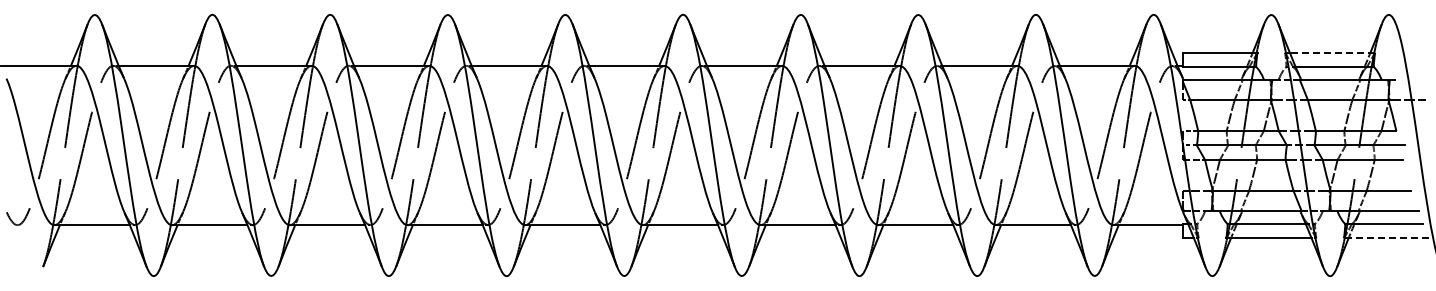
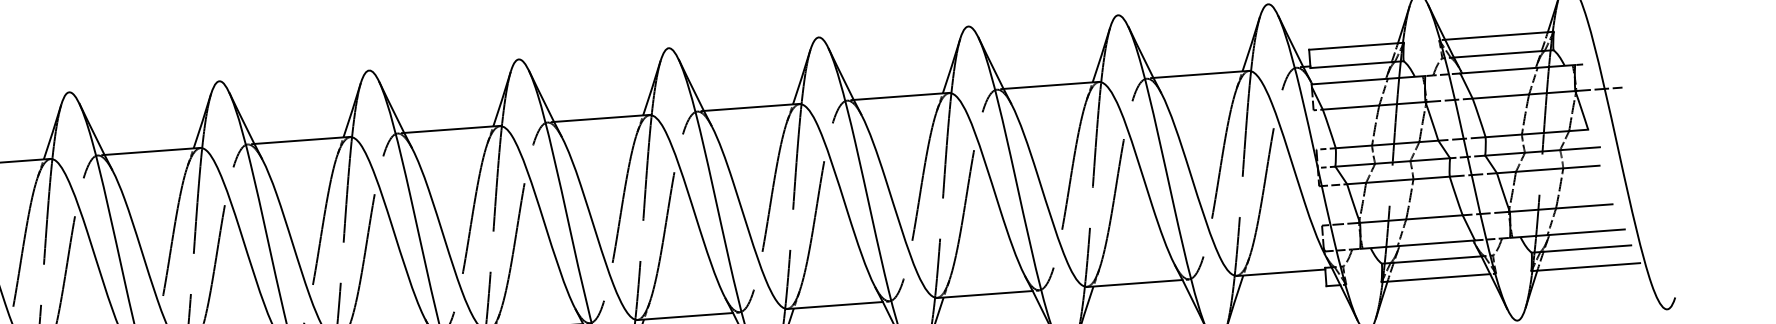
line: (1332, 52) -> (1499, 35), dashed -> solid
line: (1386, 238) -> (1585, 267), dashed -> solid

